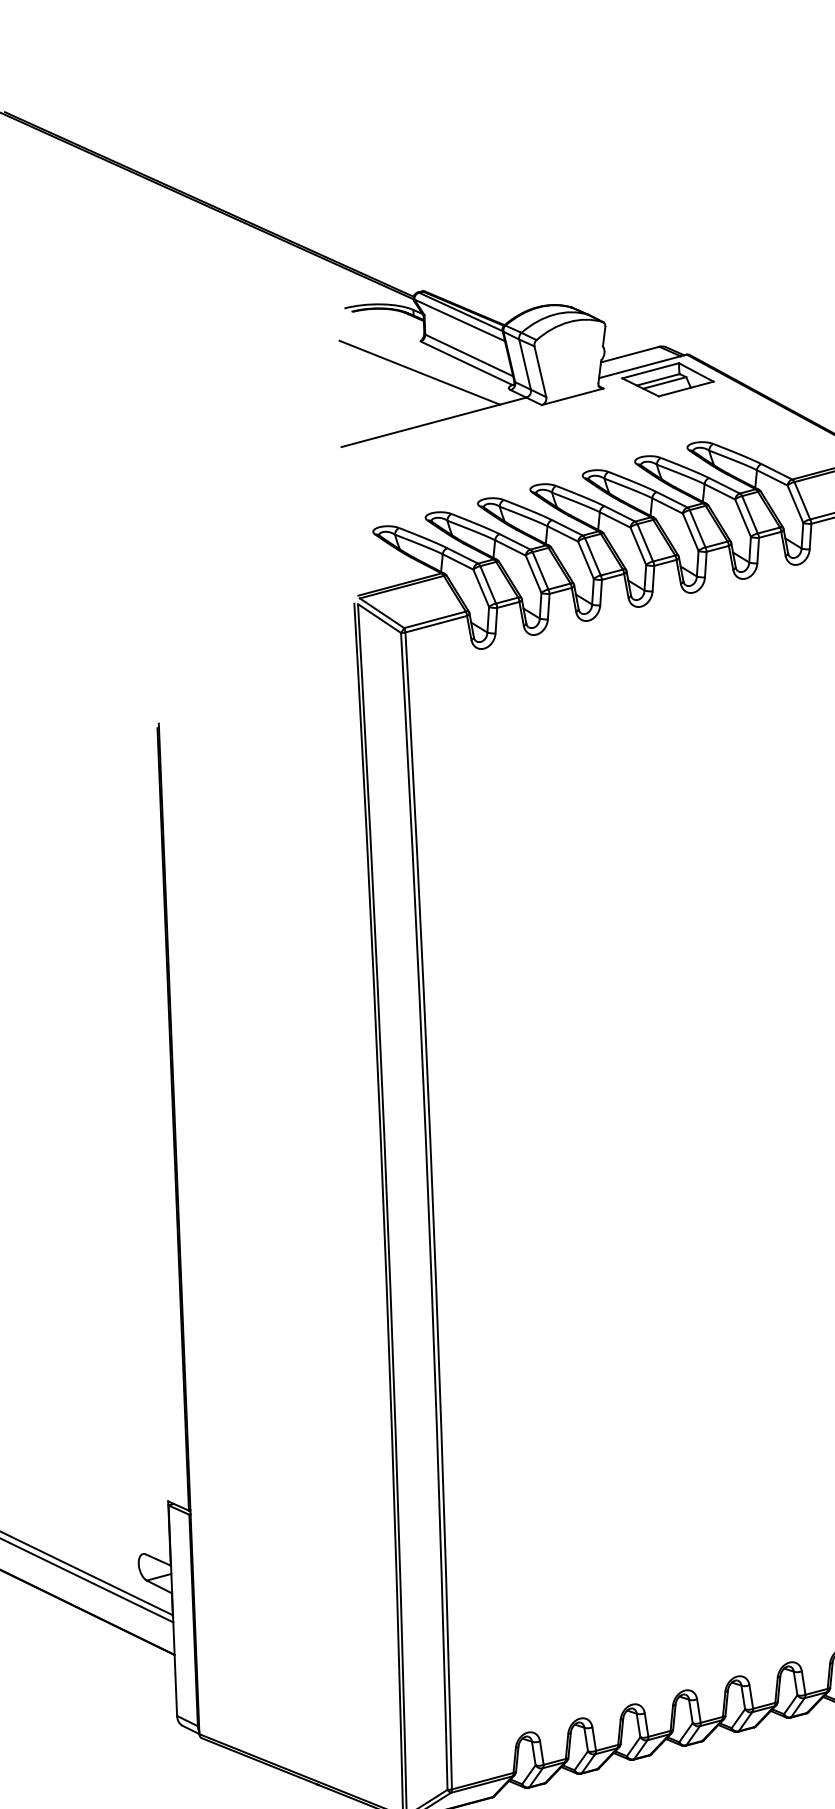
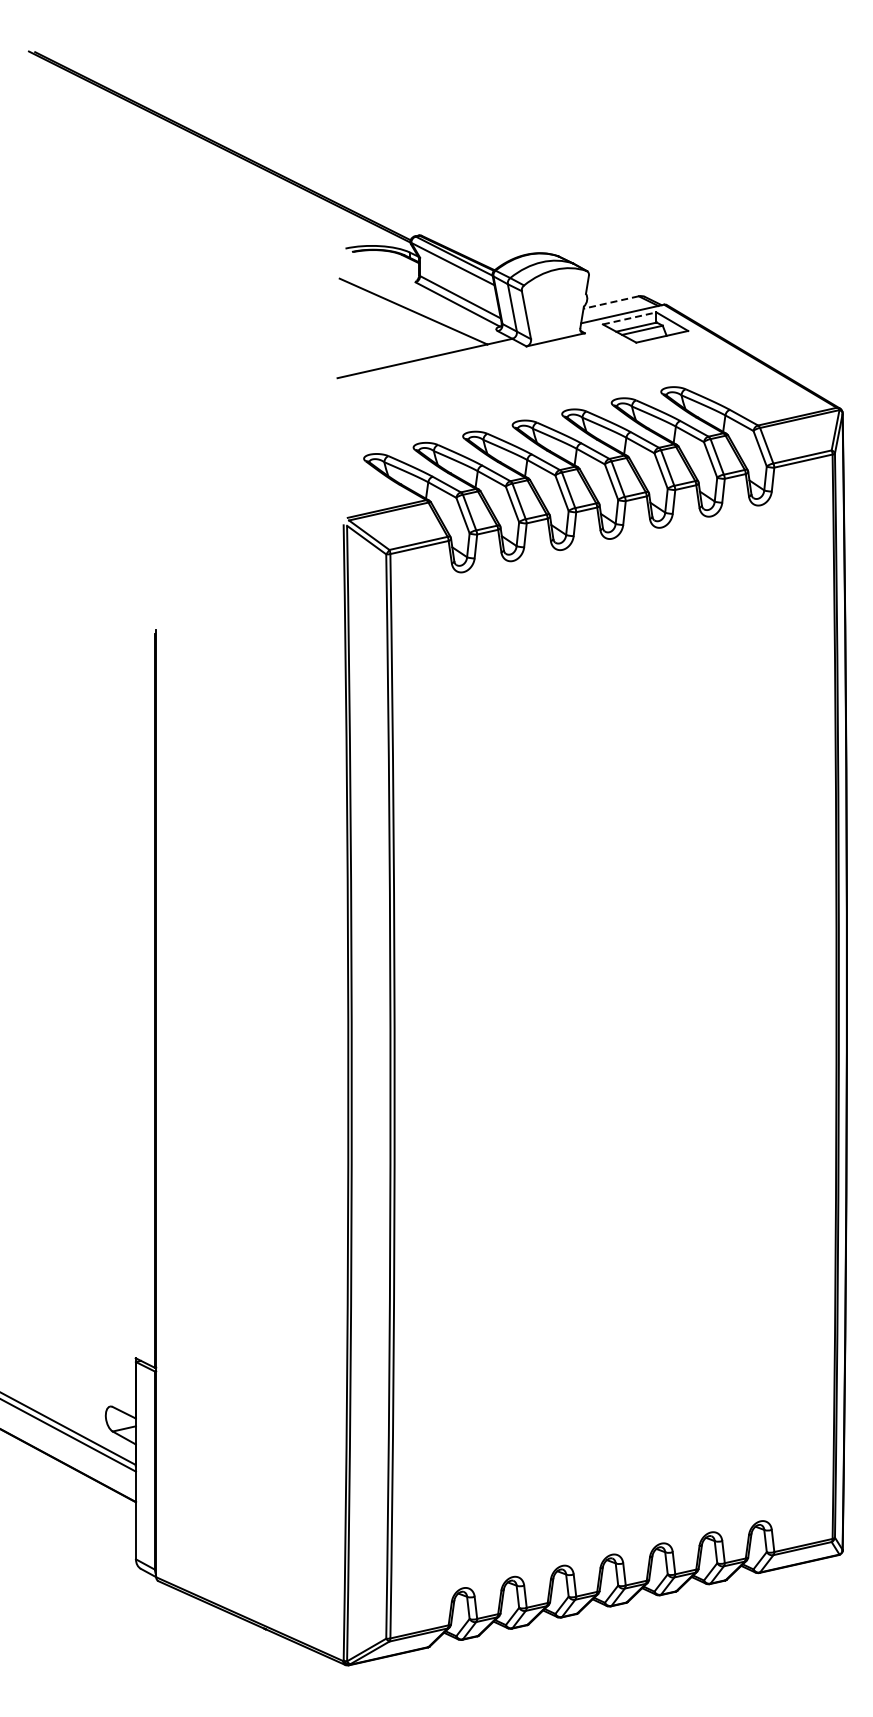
line: (629, 354) -> (610, 302), solid -> dashed
line: (651, 370) -> (630, 318), solid -> dashed

